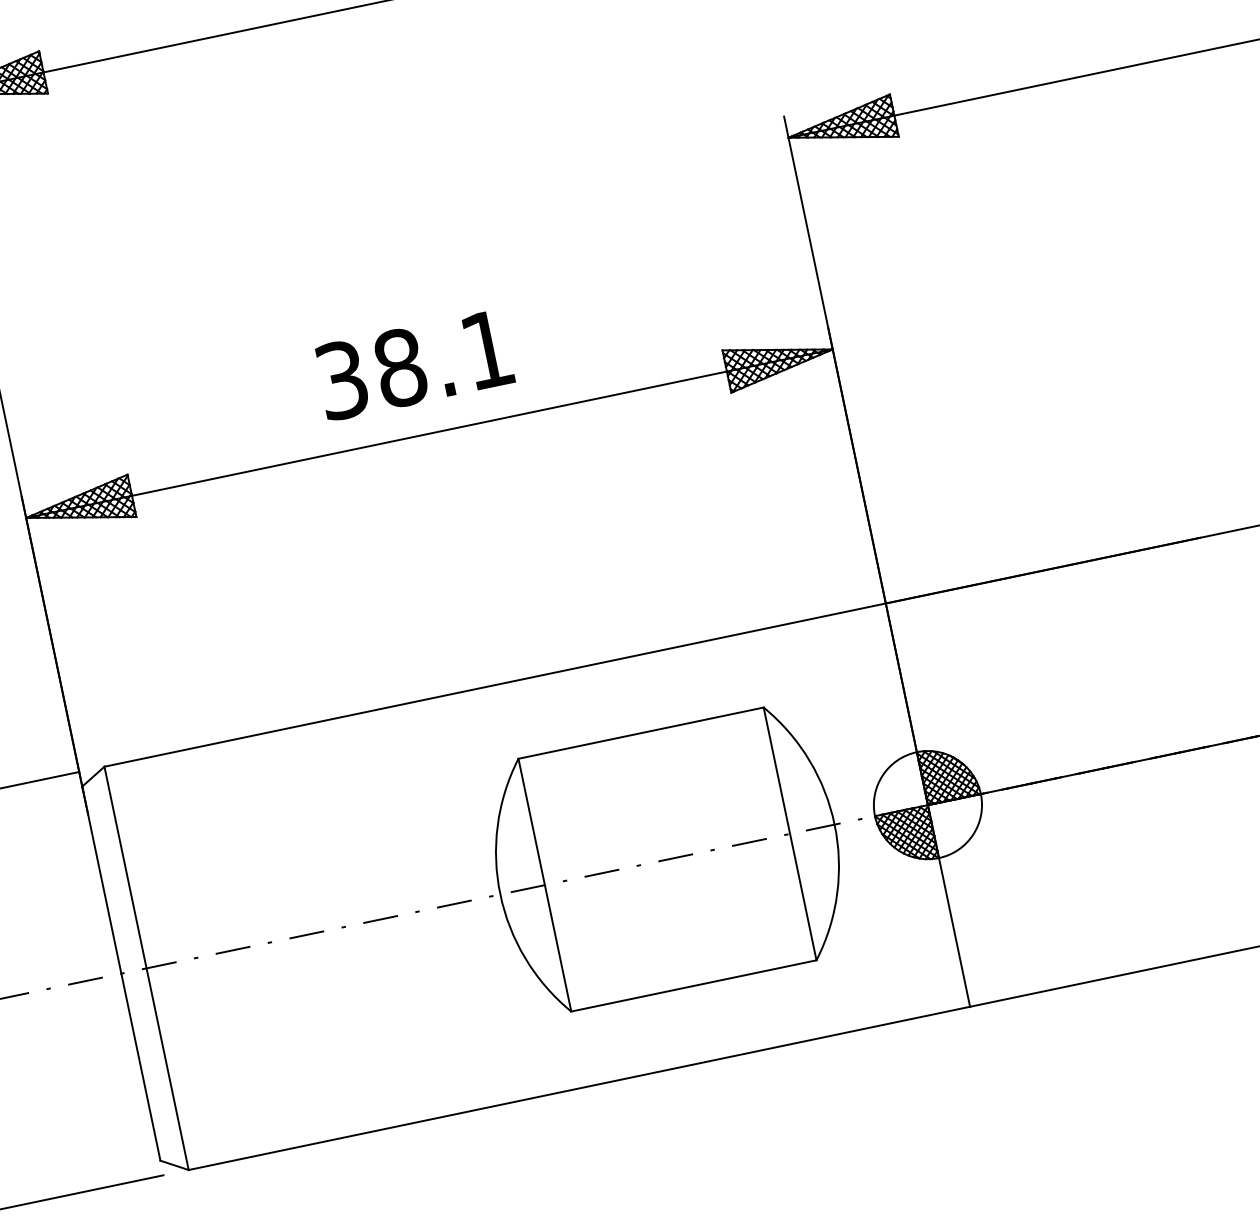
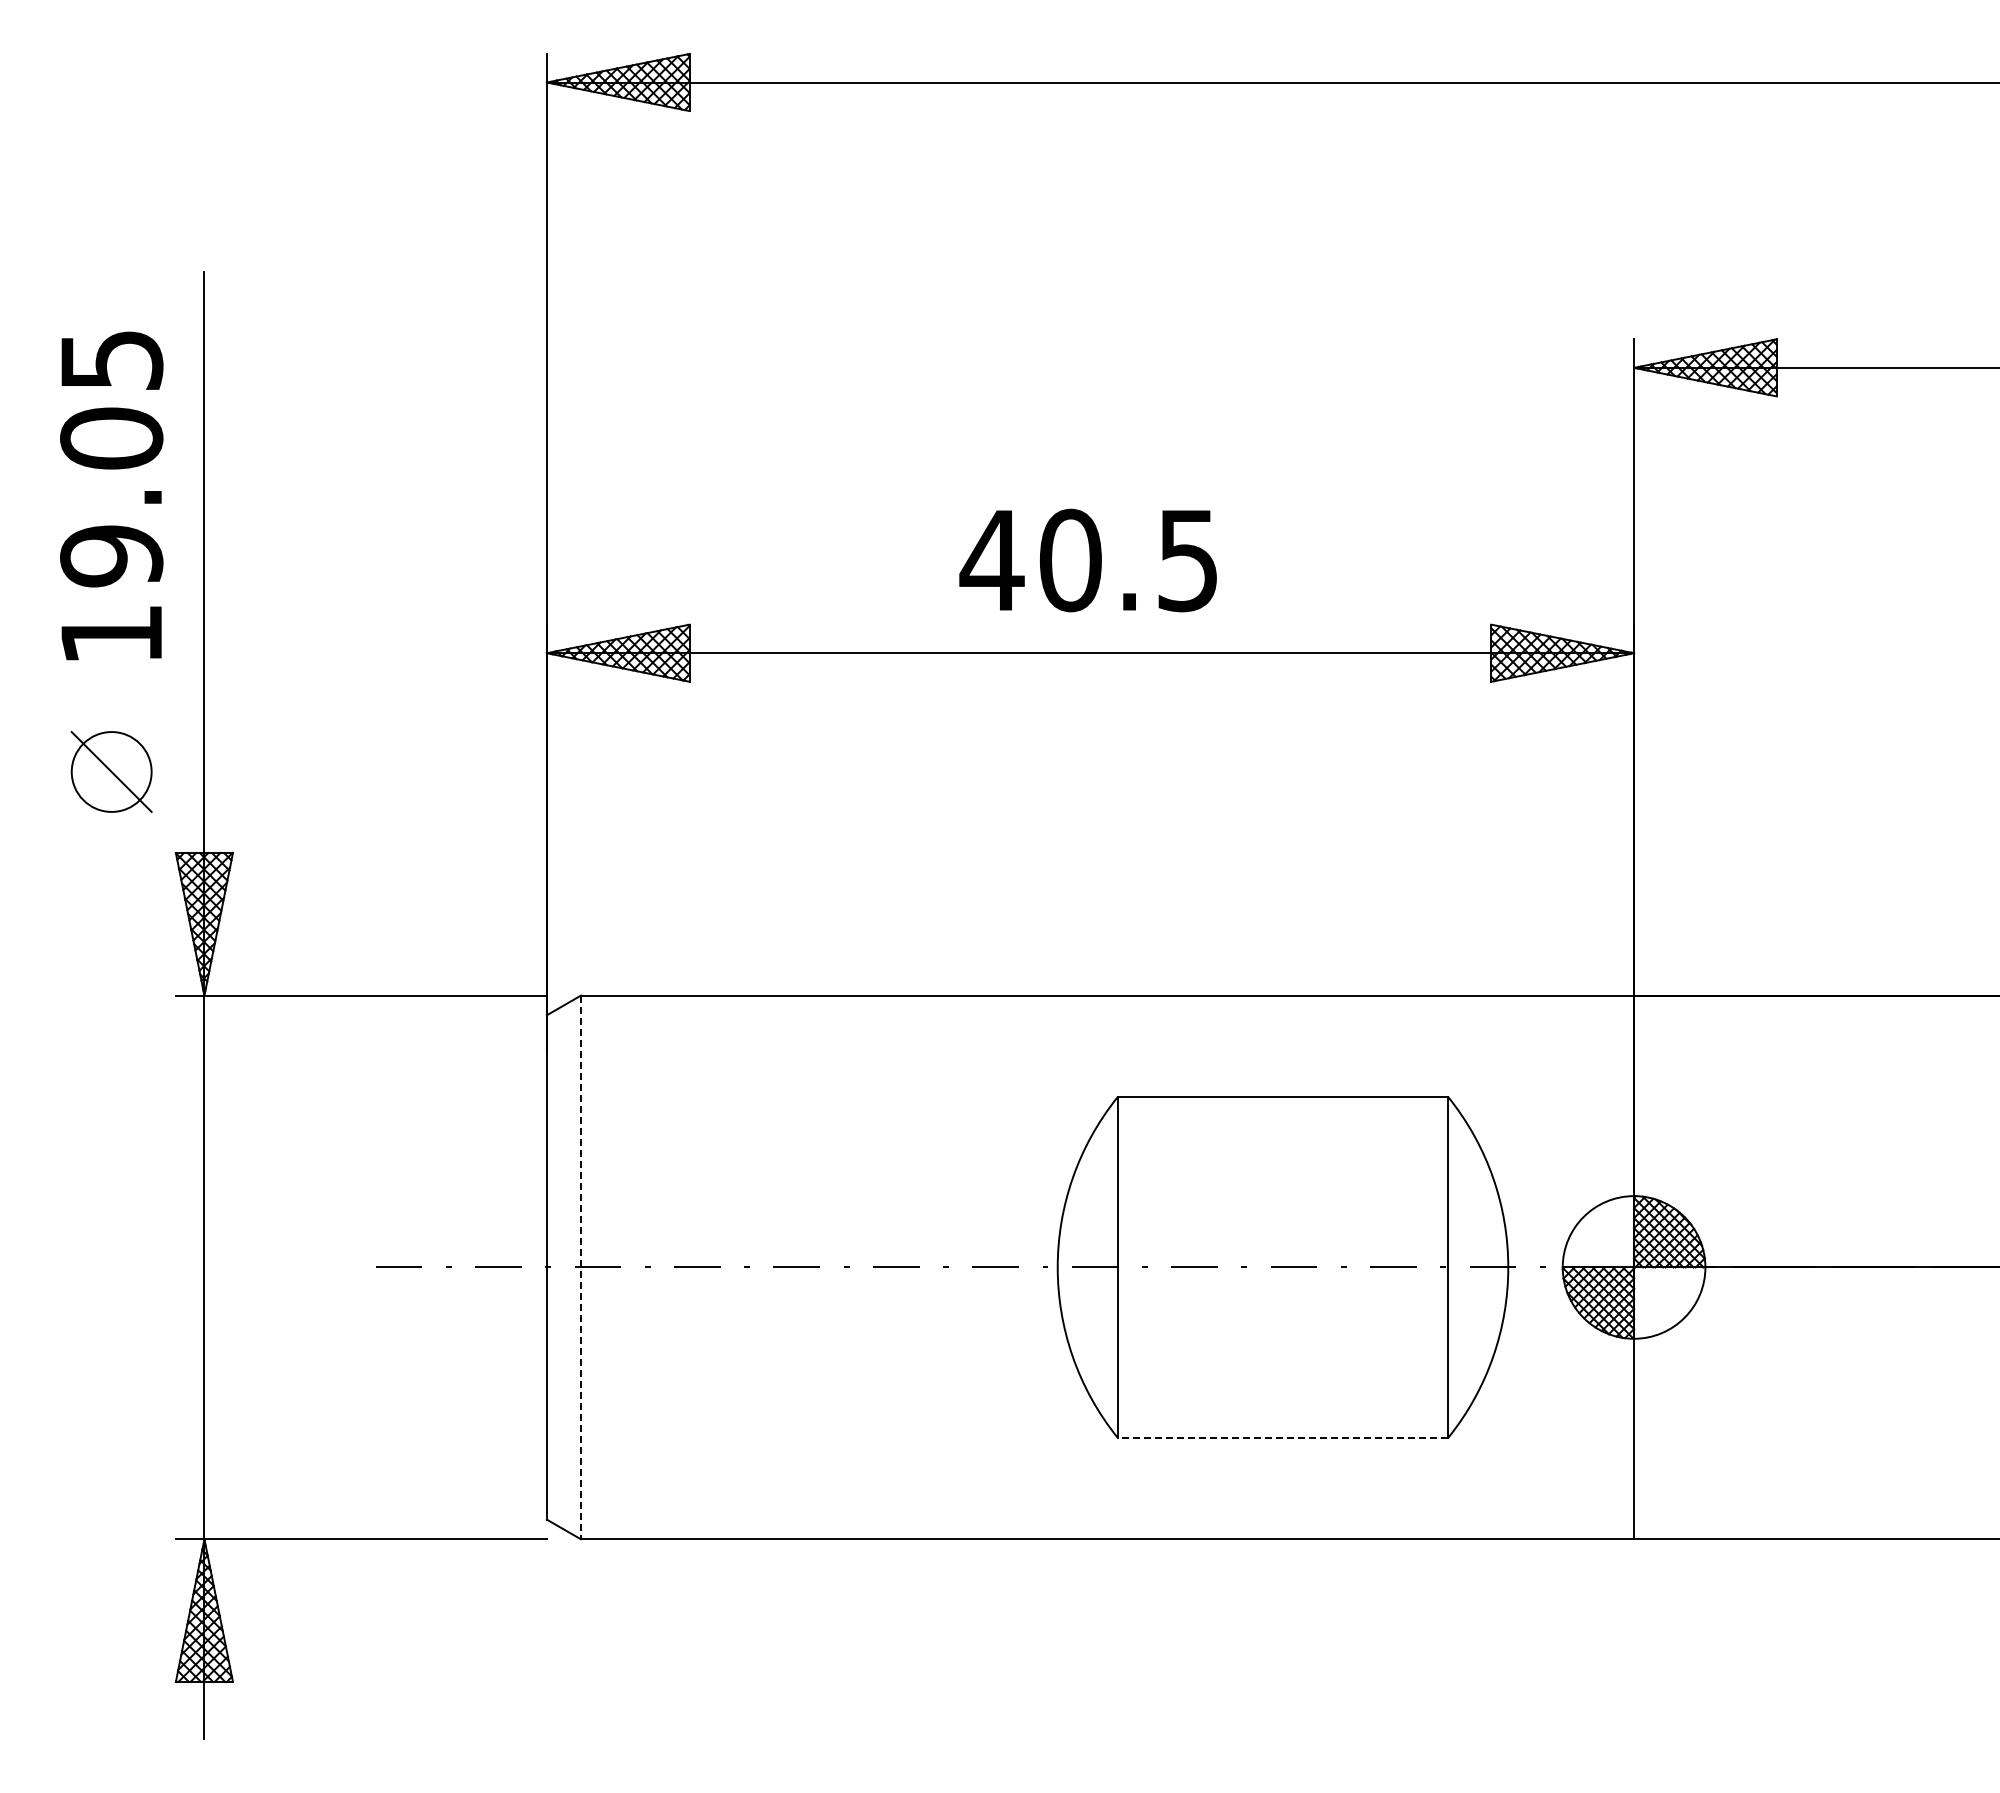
text: (412, 365) -> (1087, 560), 38.1 -> 40.5
line: (146, 968) -> (580, 1267), solid -> dashed
line: (693, 985) -> (1282, 1437), solid -> dashed

